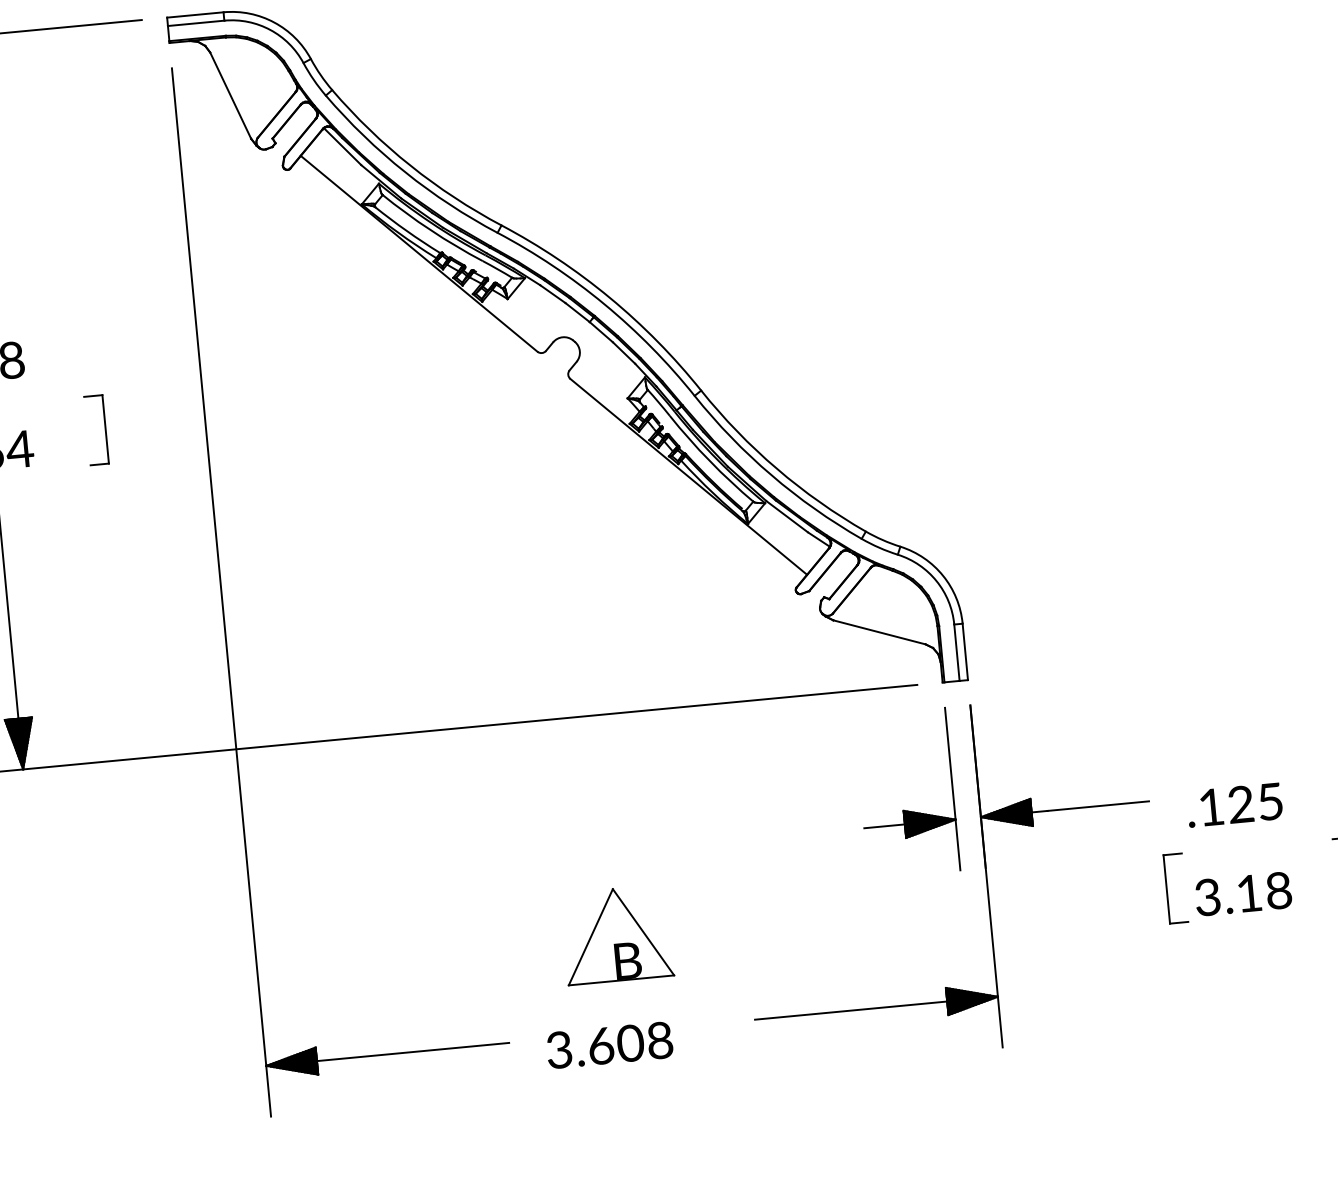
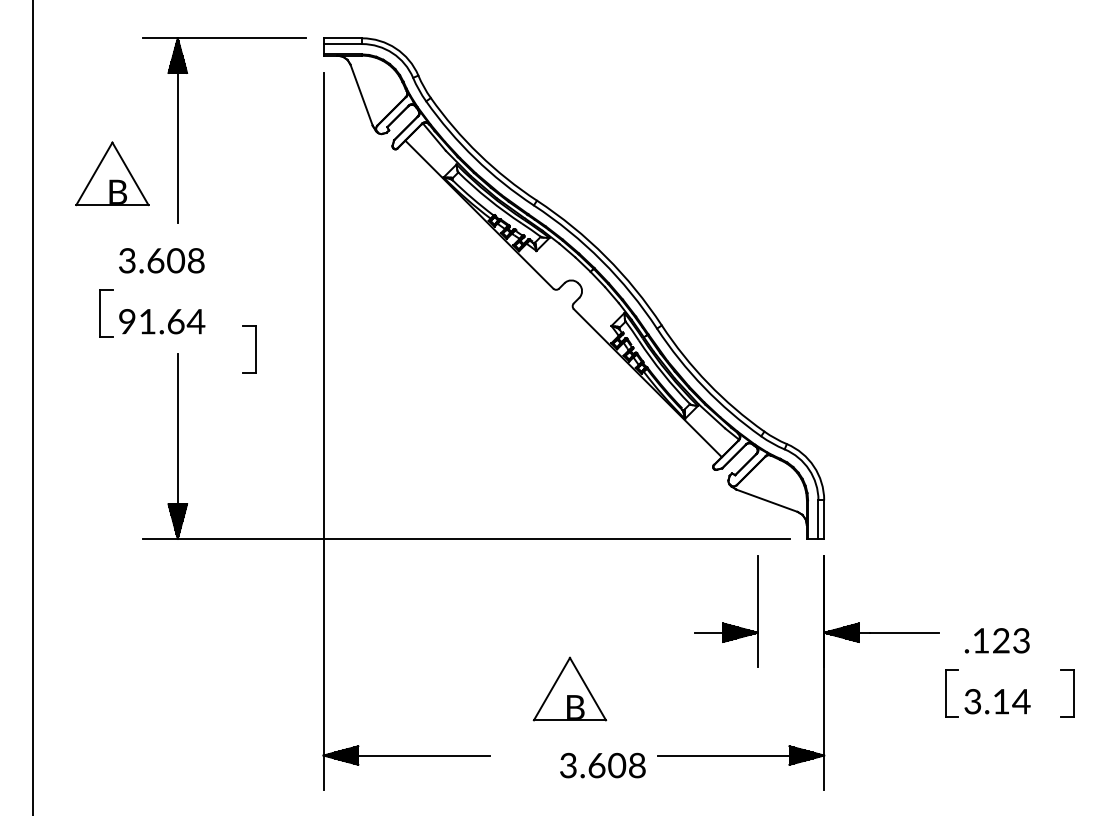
part: (96, 430) -> (249, 349), moved
text: (1270, 801) -> (1021, 640), .125 -> .123
part: (905, 809) -> (724, 622), moved
text: (1278, 890) -> (1021, 701), 3.18 -> 3.14
text: (609, 1045) -> (602, 765), moved

